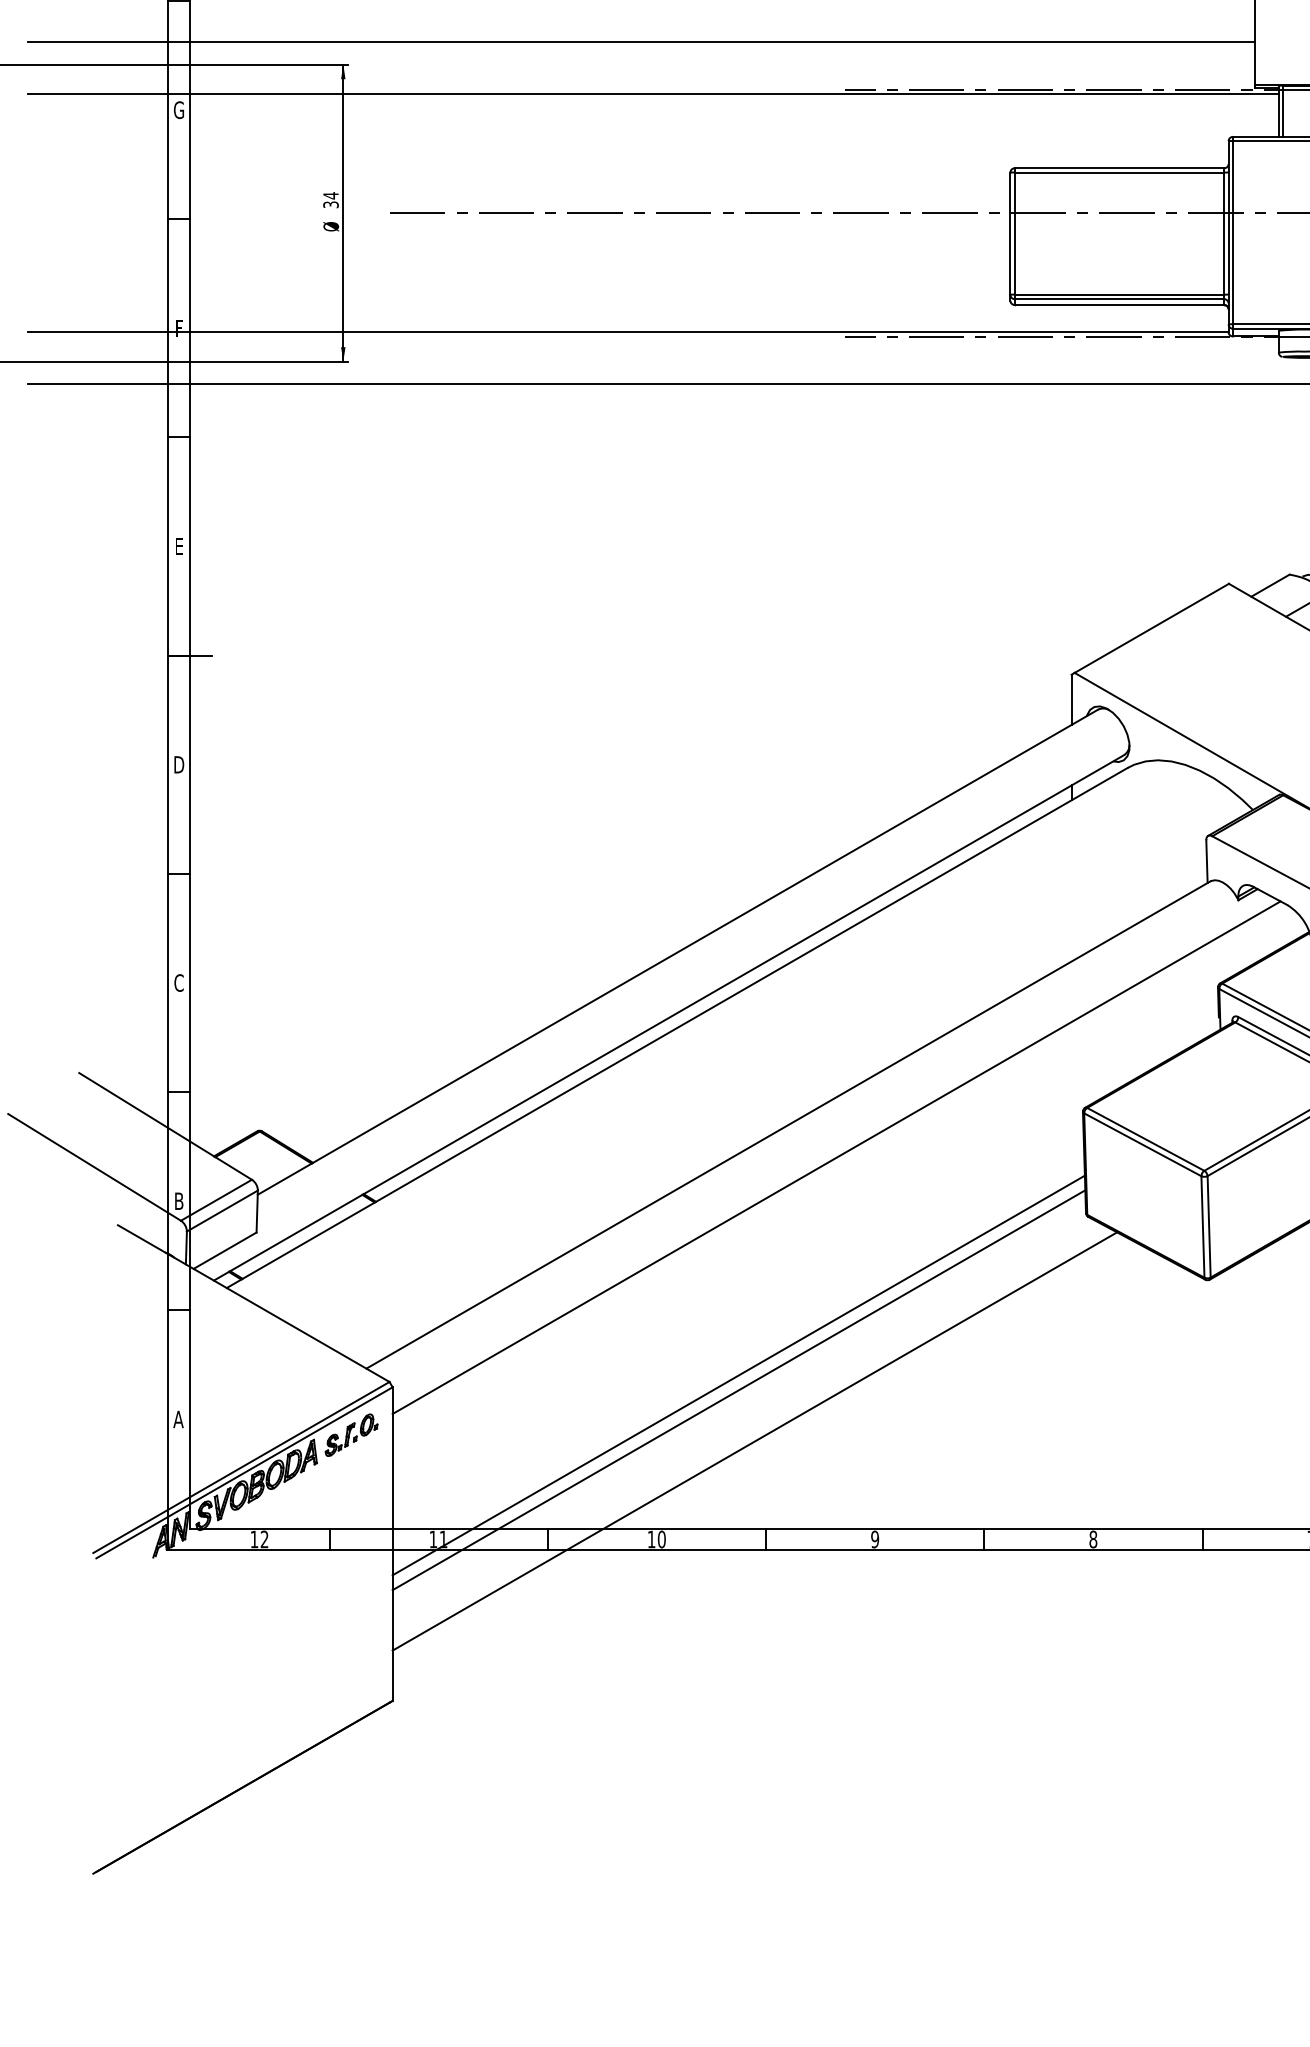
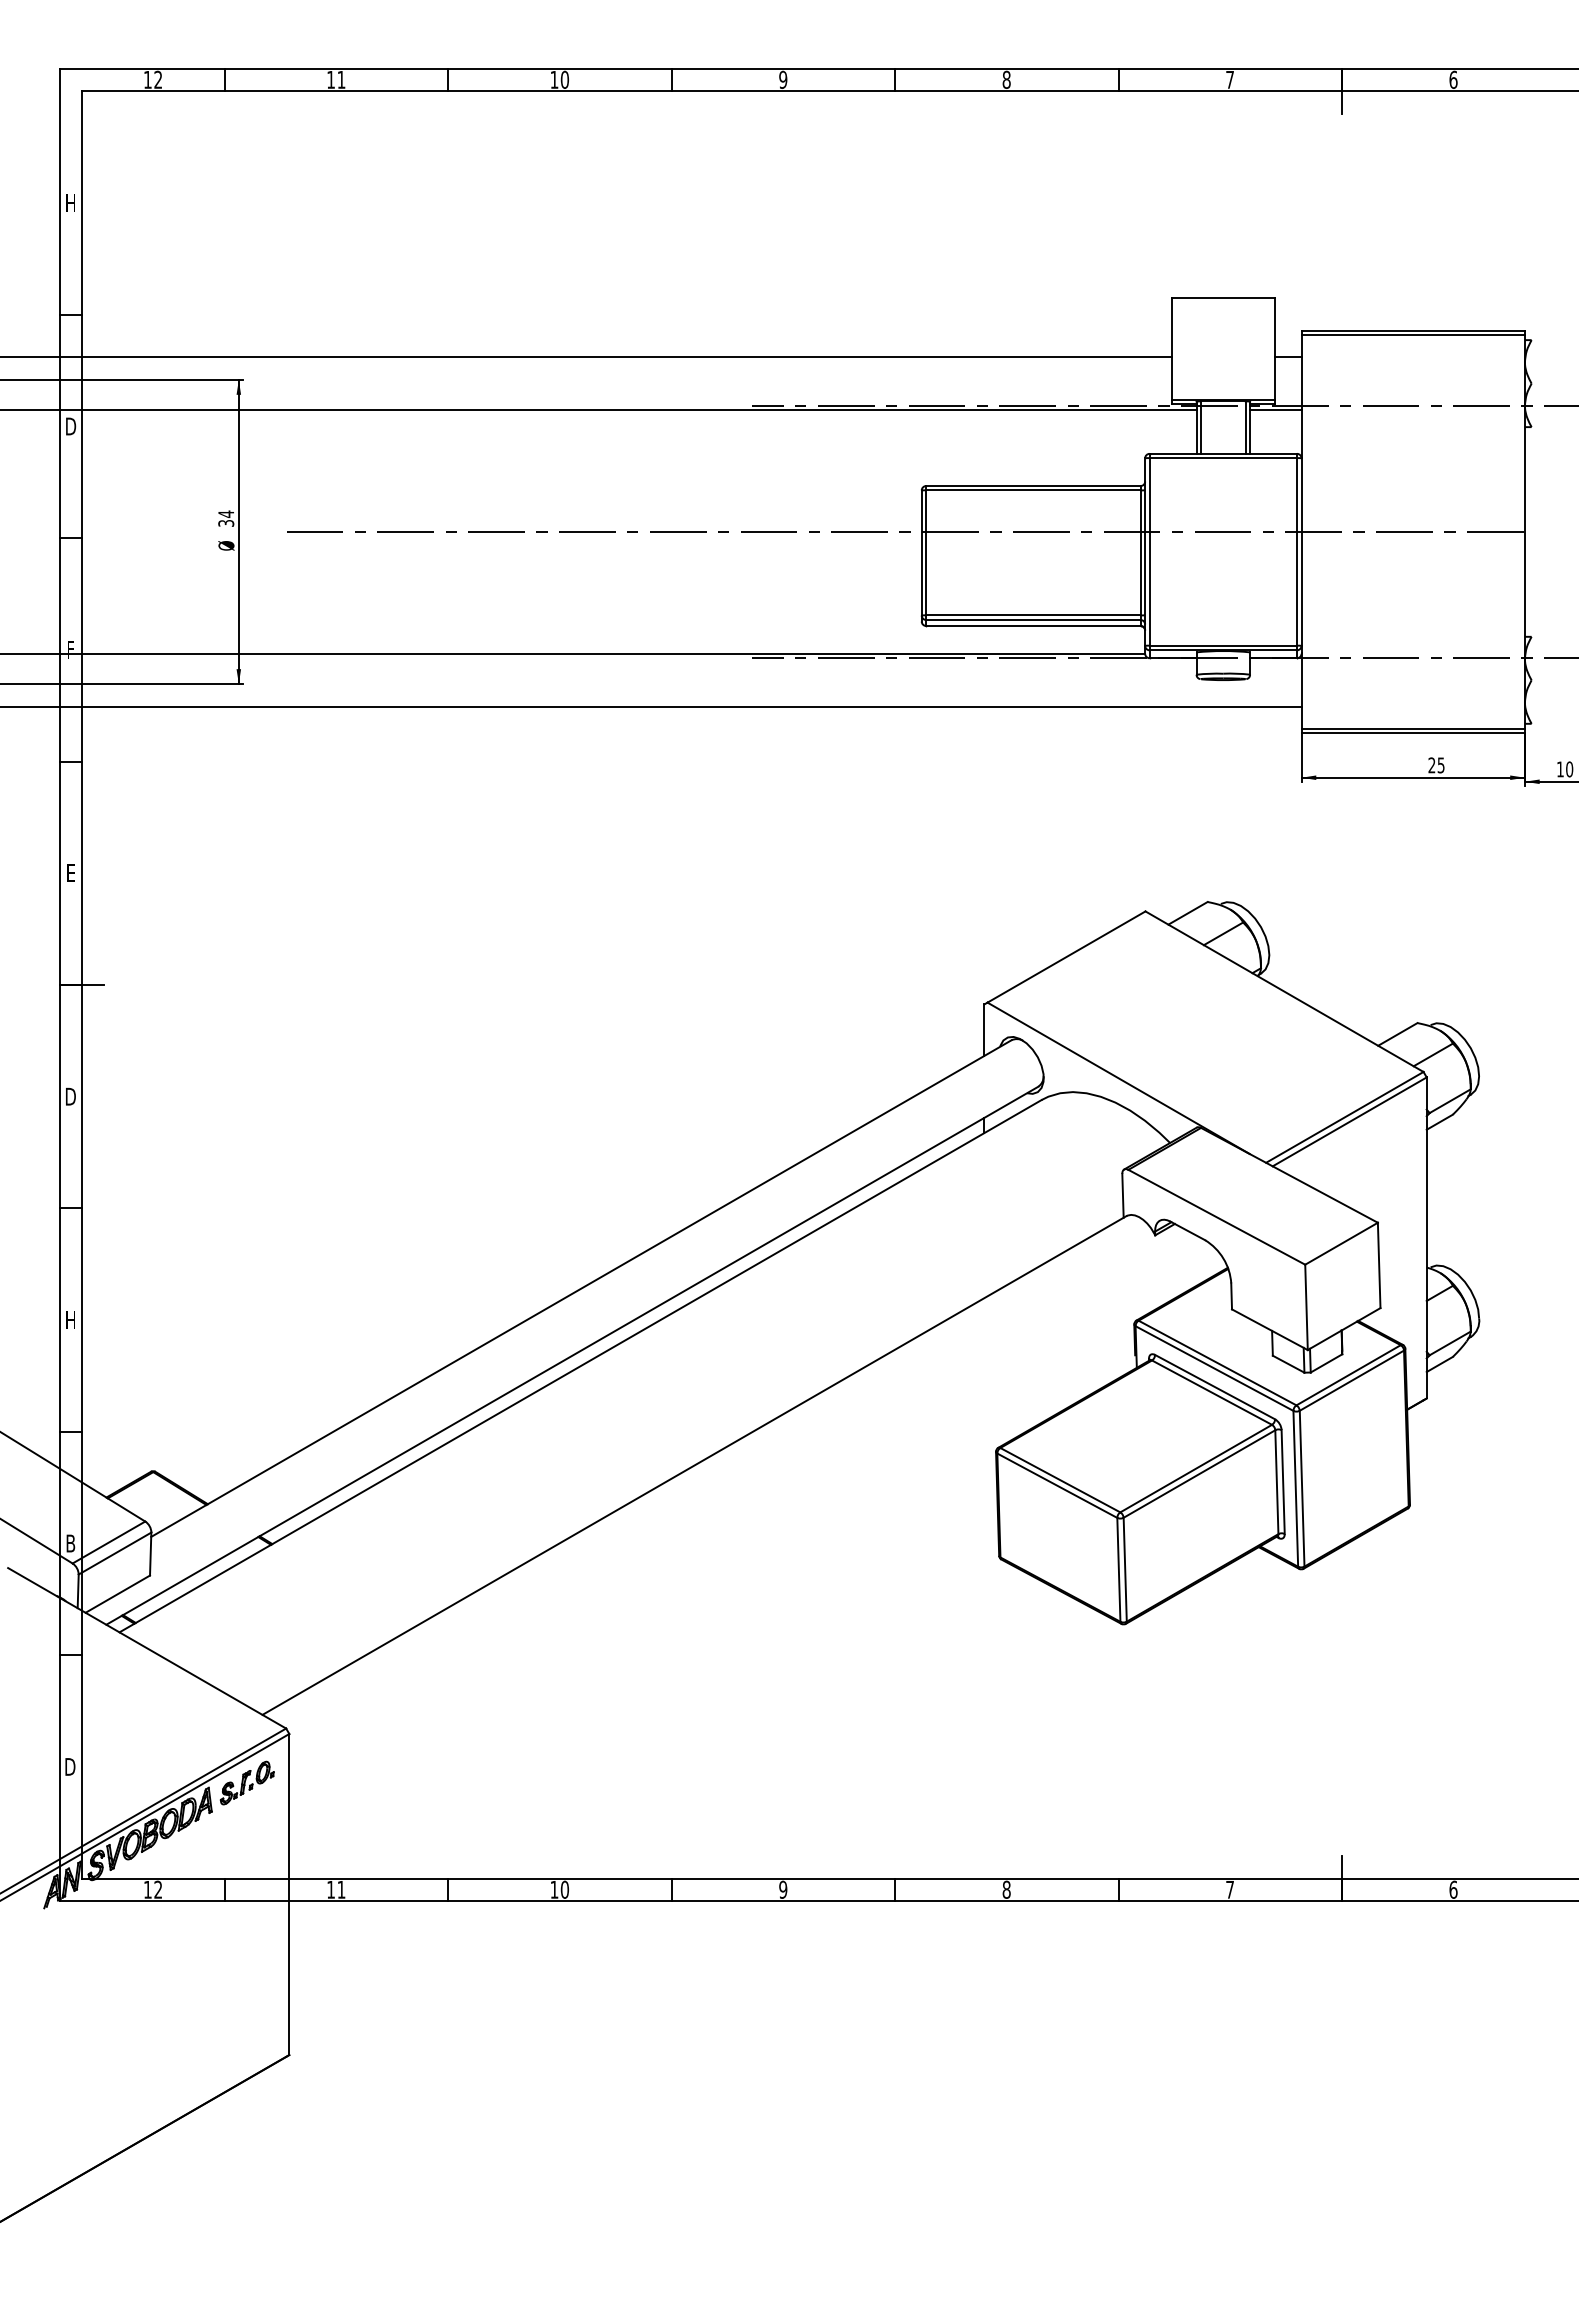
text: (178, 110) -> (70, 426), G -> D
text: (178, 983) -> (70, 1320), C -> H
line: (836, 1157) -> (743, 1498), removed
line: (738, 1375) -> (643, 1721), removed
line: (738, 1389) -> (643, 1736), removed
text: (177, 1419) -> (69, 1766), A -> D
line: (755, 1441) -> (660, 1789), removed

